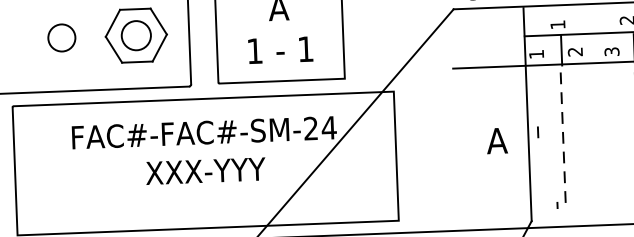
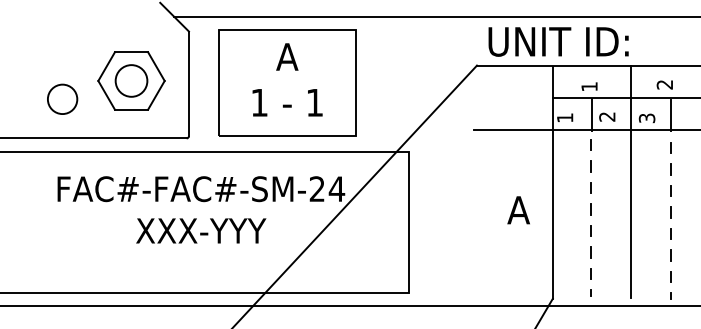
circle: (61, 37) -> (62, 98), moved
line: (599, 111) -> (630, 182), added
line: (538, 132) -> (563, 202), removed
line: (557, 205) -> (590, 292), moved

